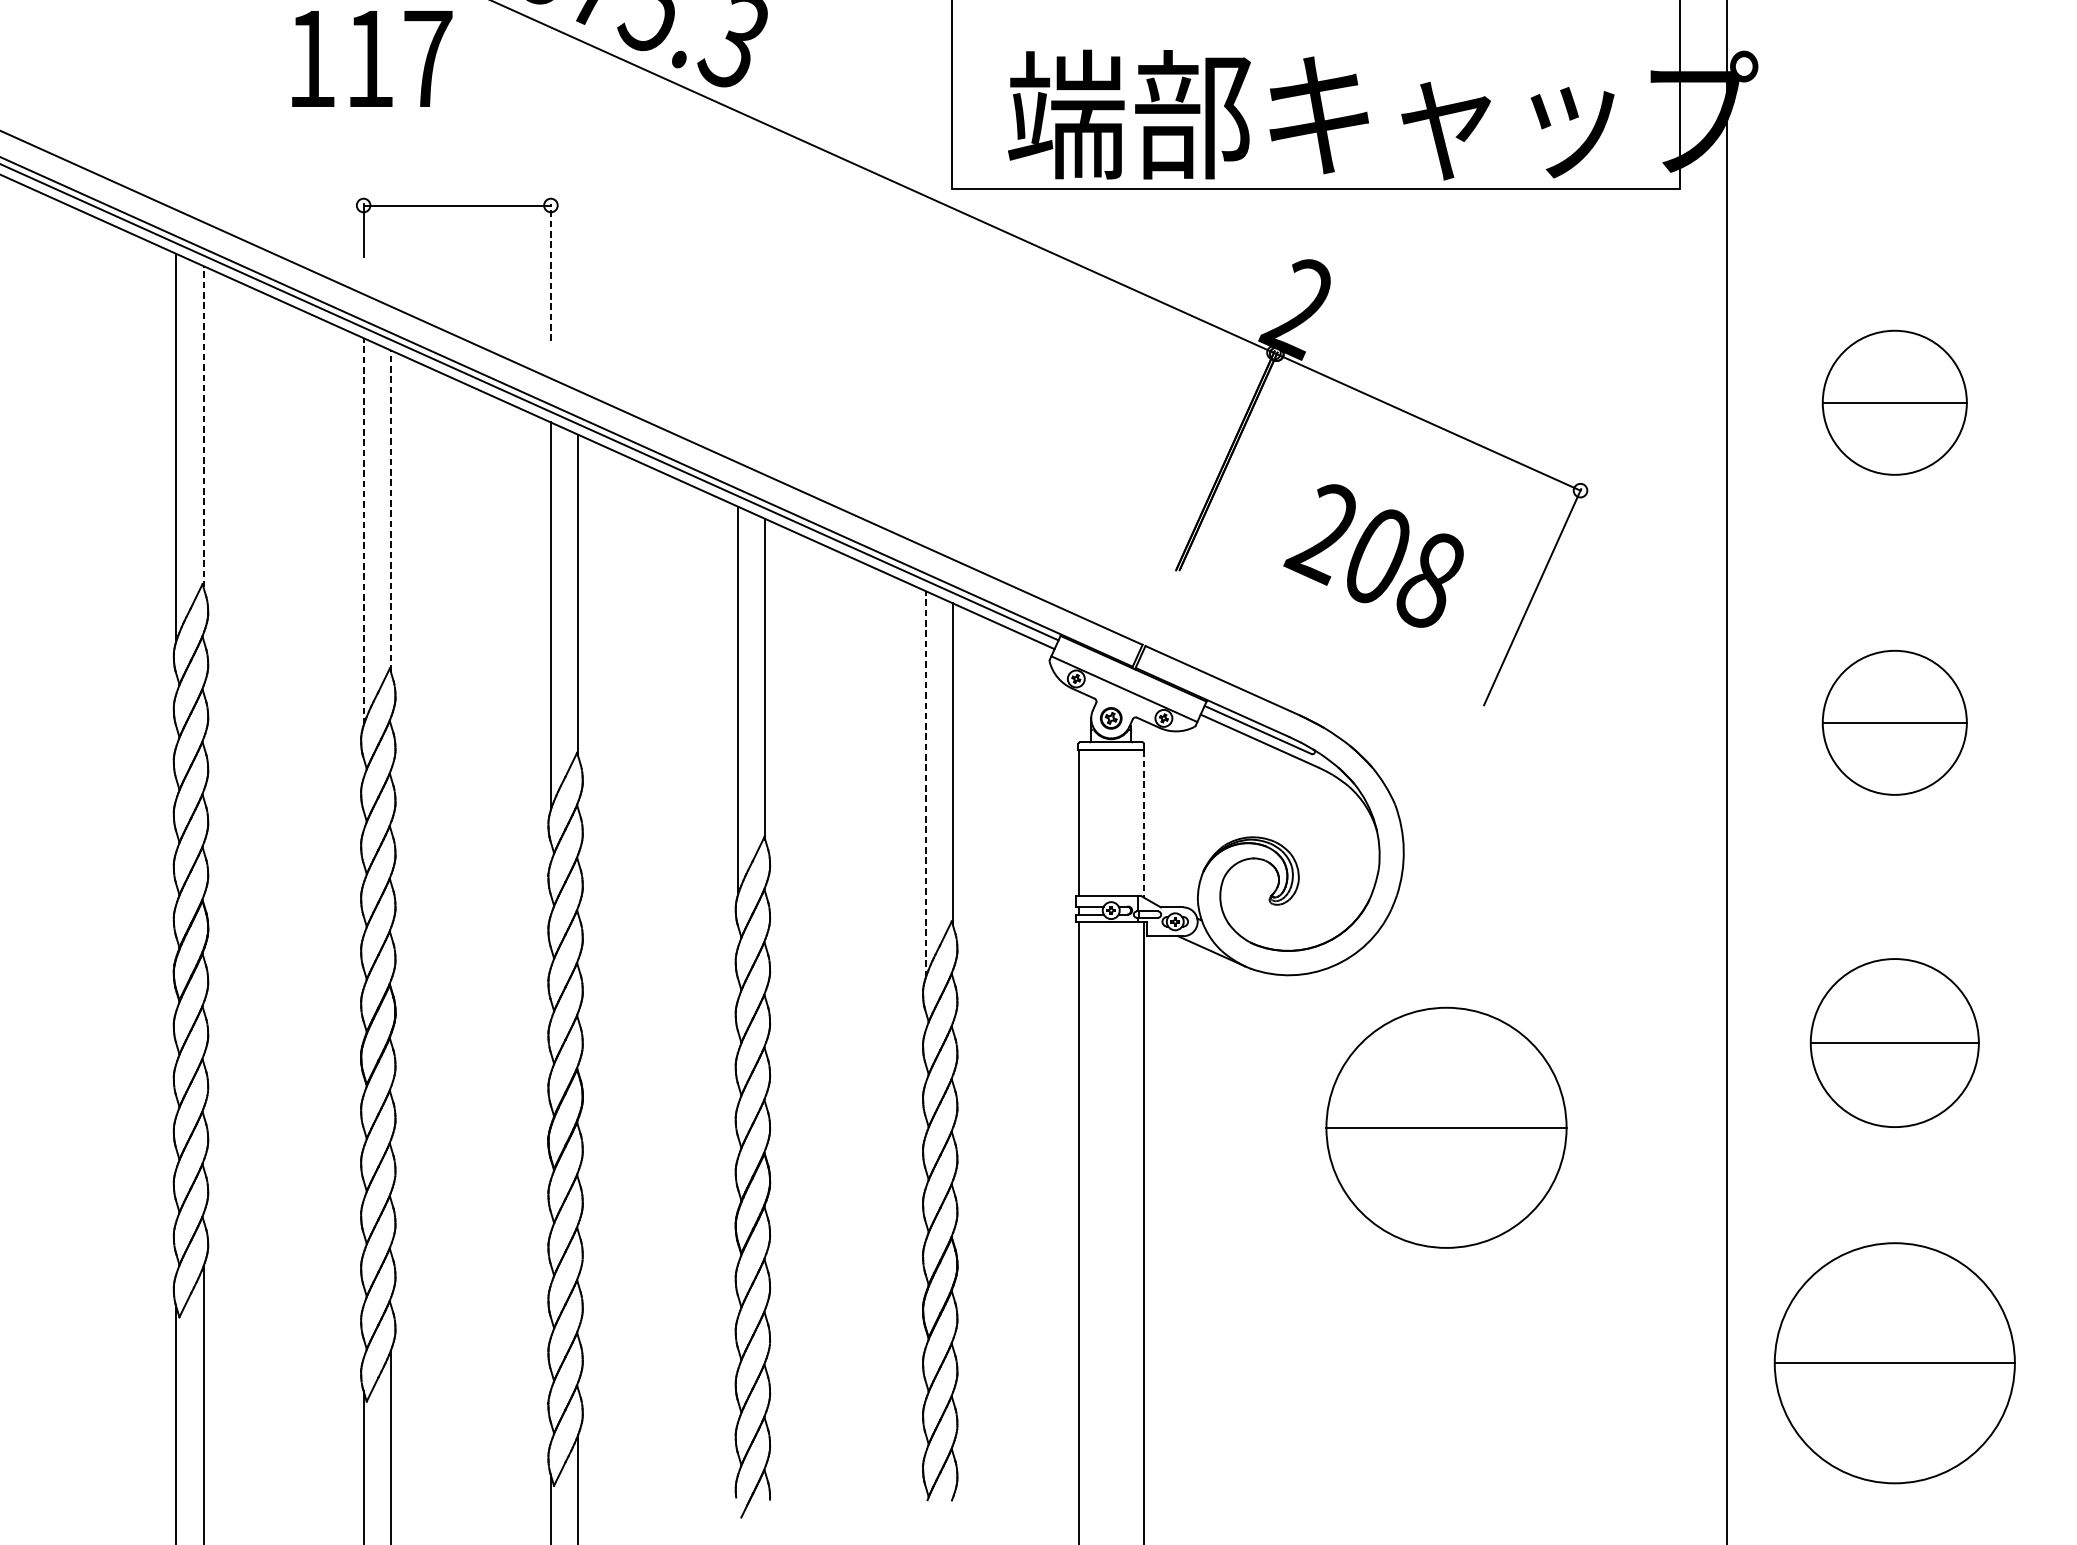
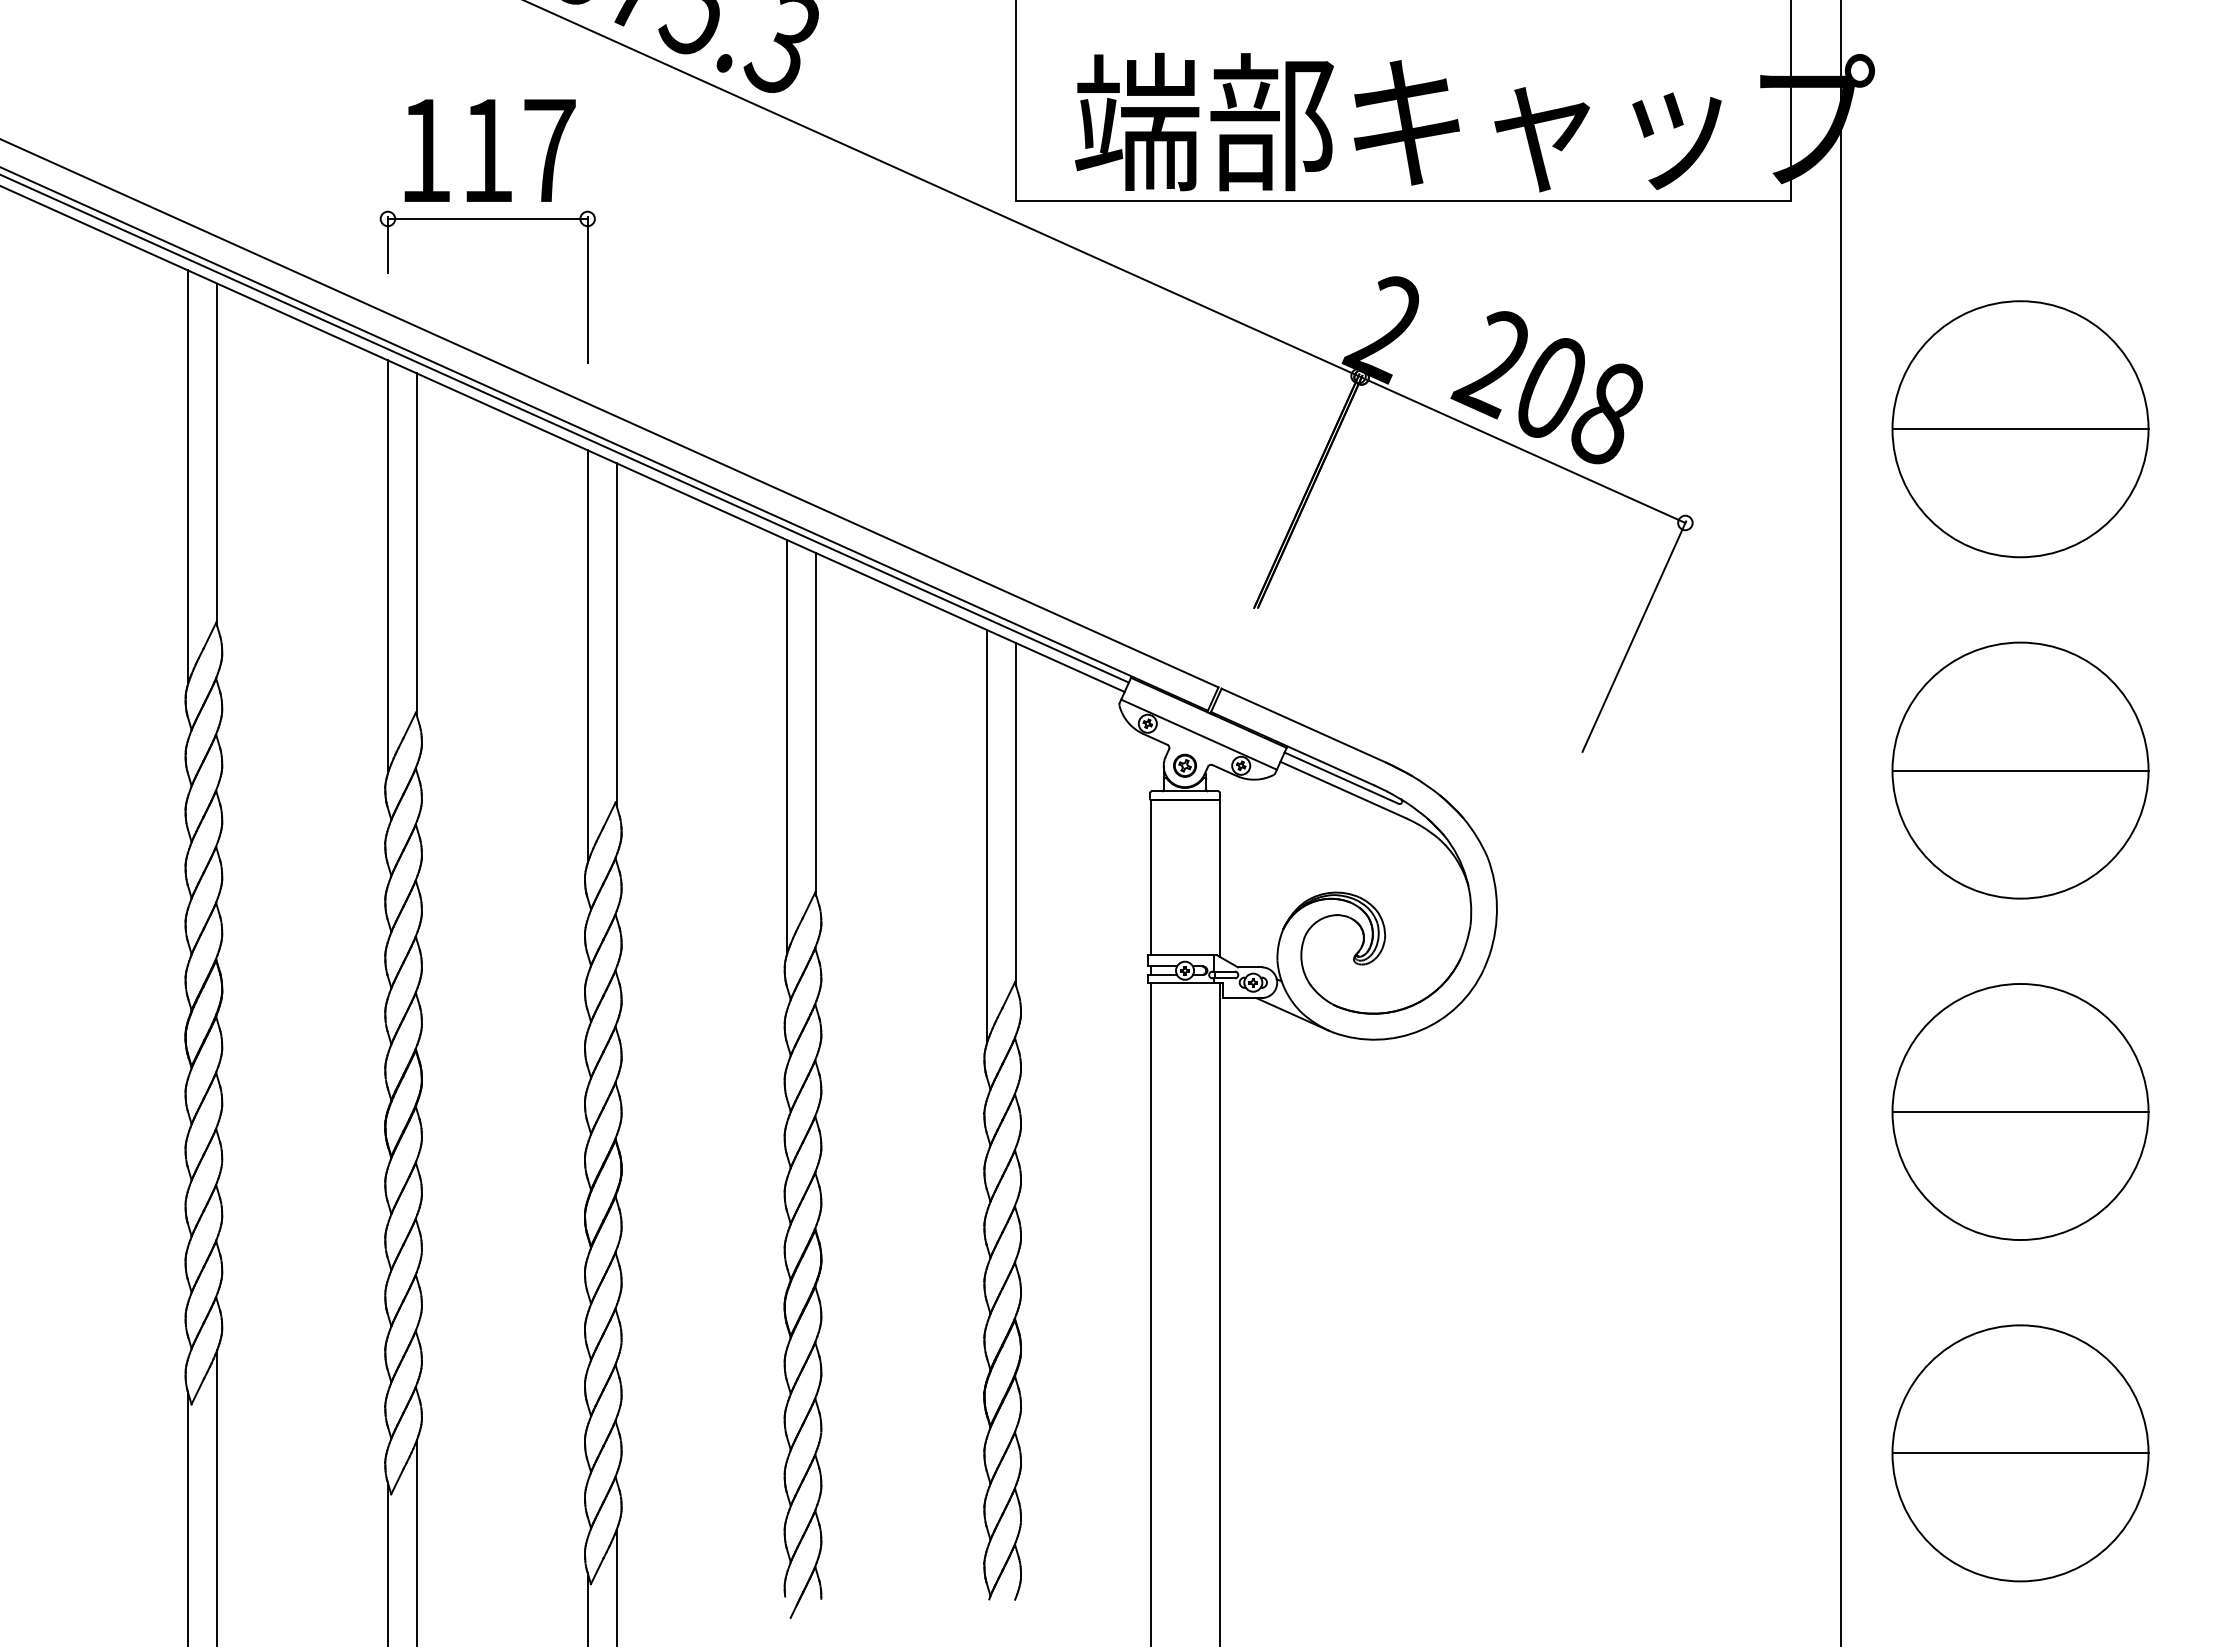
text: (371, 58) -> (489, 150), moved
line: (550, 272) -> (587, 290), dashed -> solid
part: (1894, 402) -> (2020, 429), size x1.67
line: (203, 426) -> (217, 454), dashed -> solid
line: (390, 510) -> (416, 544), dashed -> solid
line: (363, 531) -> (387, 566), dashed -> solid
text: (1373, 555) -> (1546, 387), moved
part: (1894, 722) -> (2020, 770), size x1.67
line: (925, 783) -> (987, 835), dashed -> solid
line: (1143, 824) -> (1219, 878), dashed -> solid
part: (1894, 1042) -> (2020, 1111), size x1.43
part: (1446, 1127) -> (1542, 1202), removed

